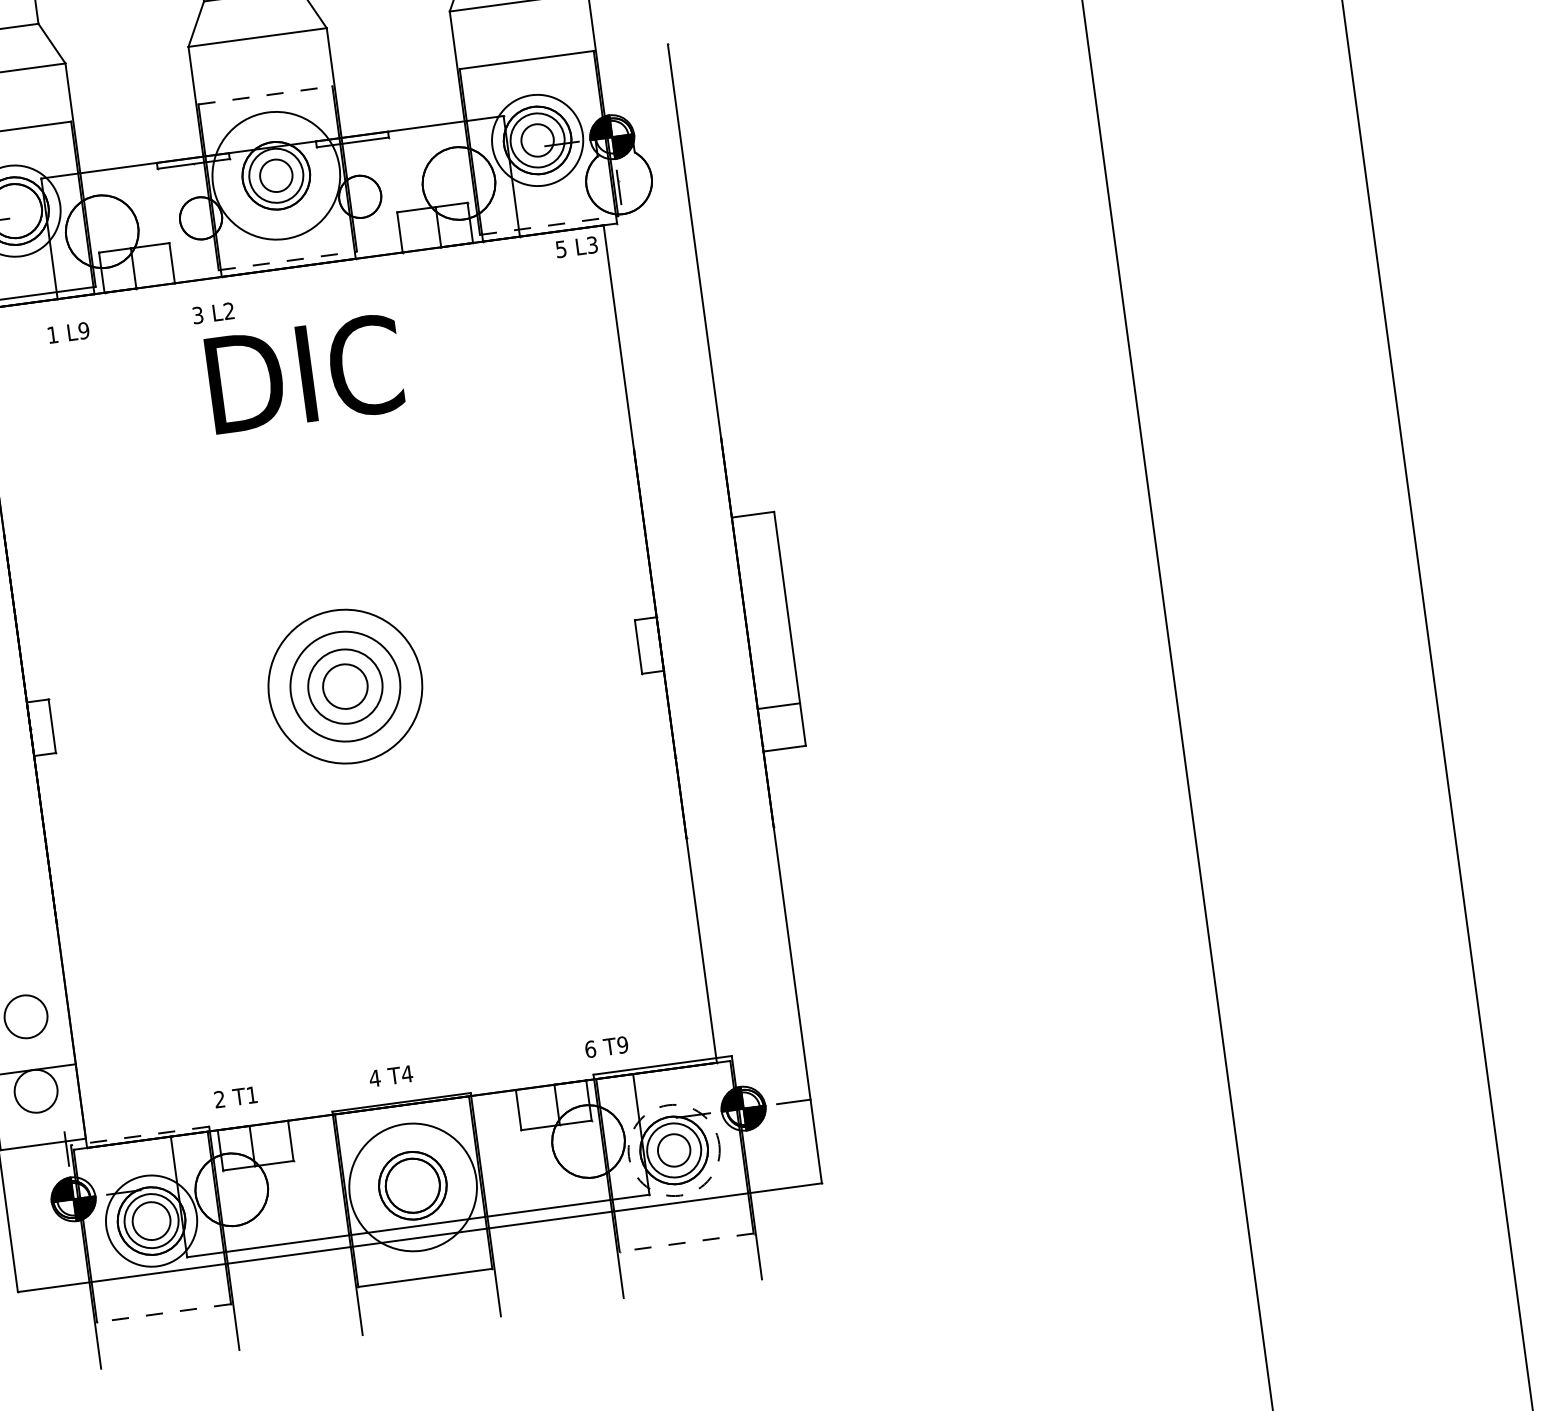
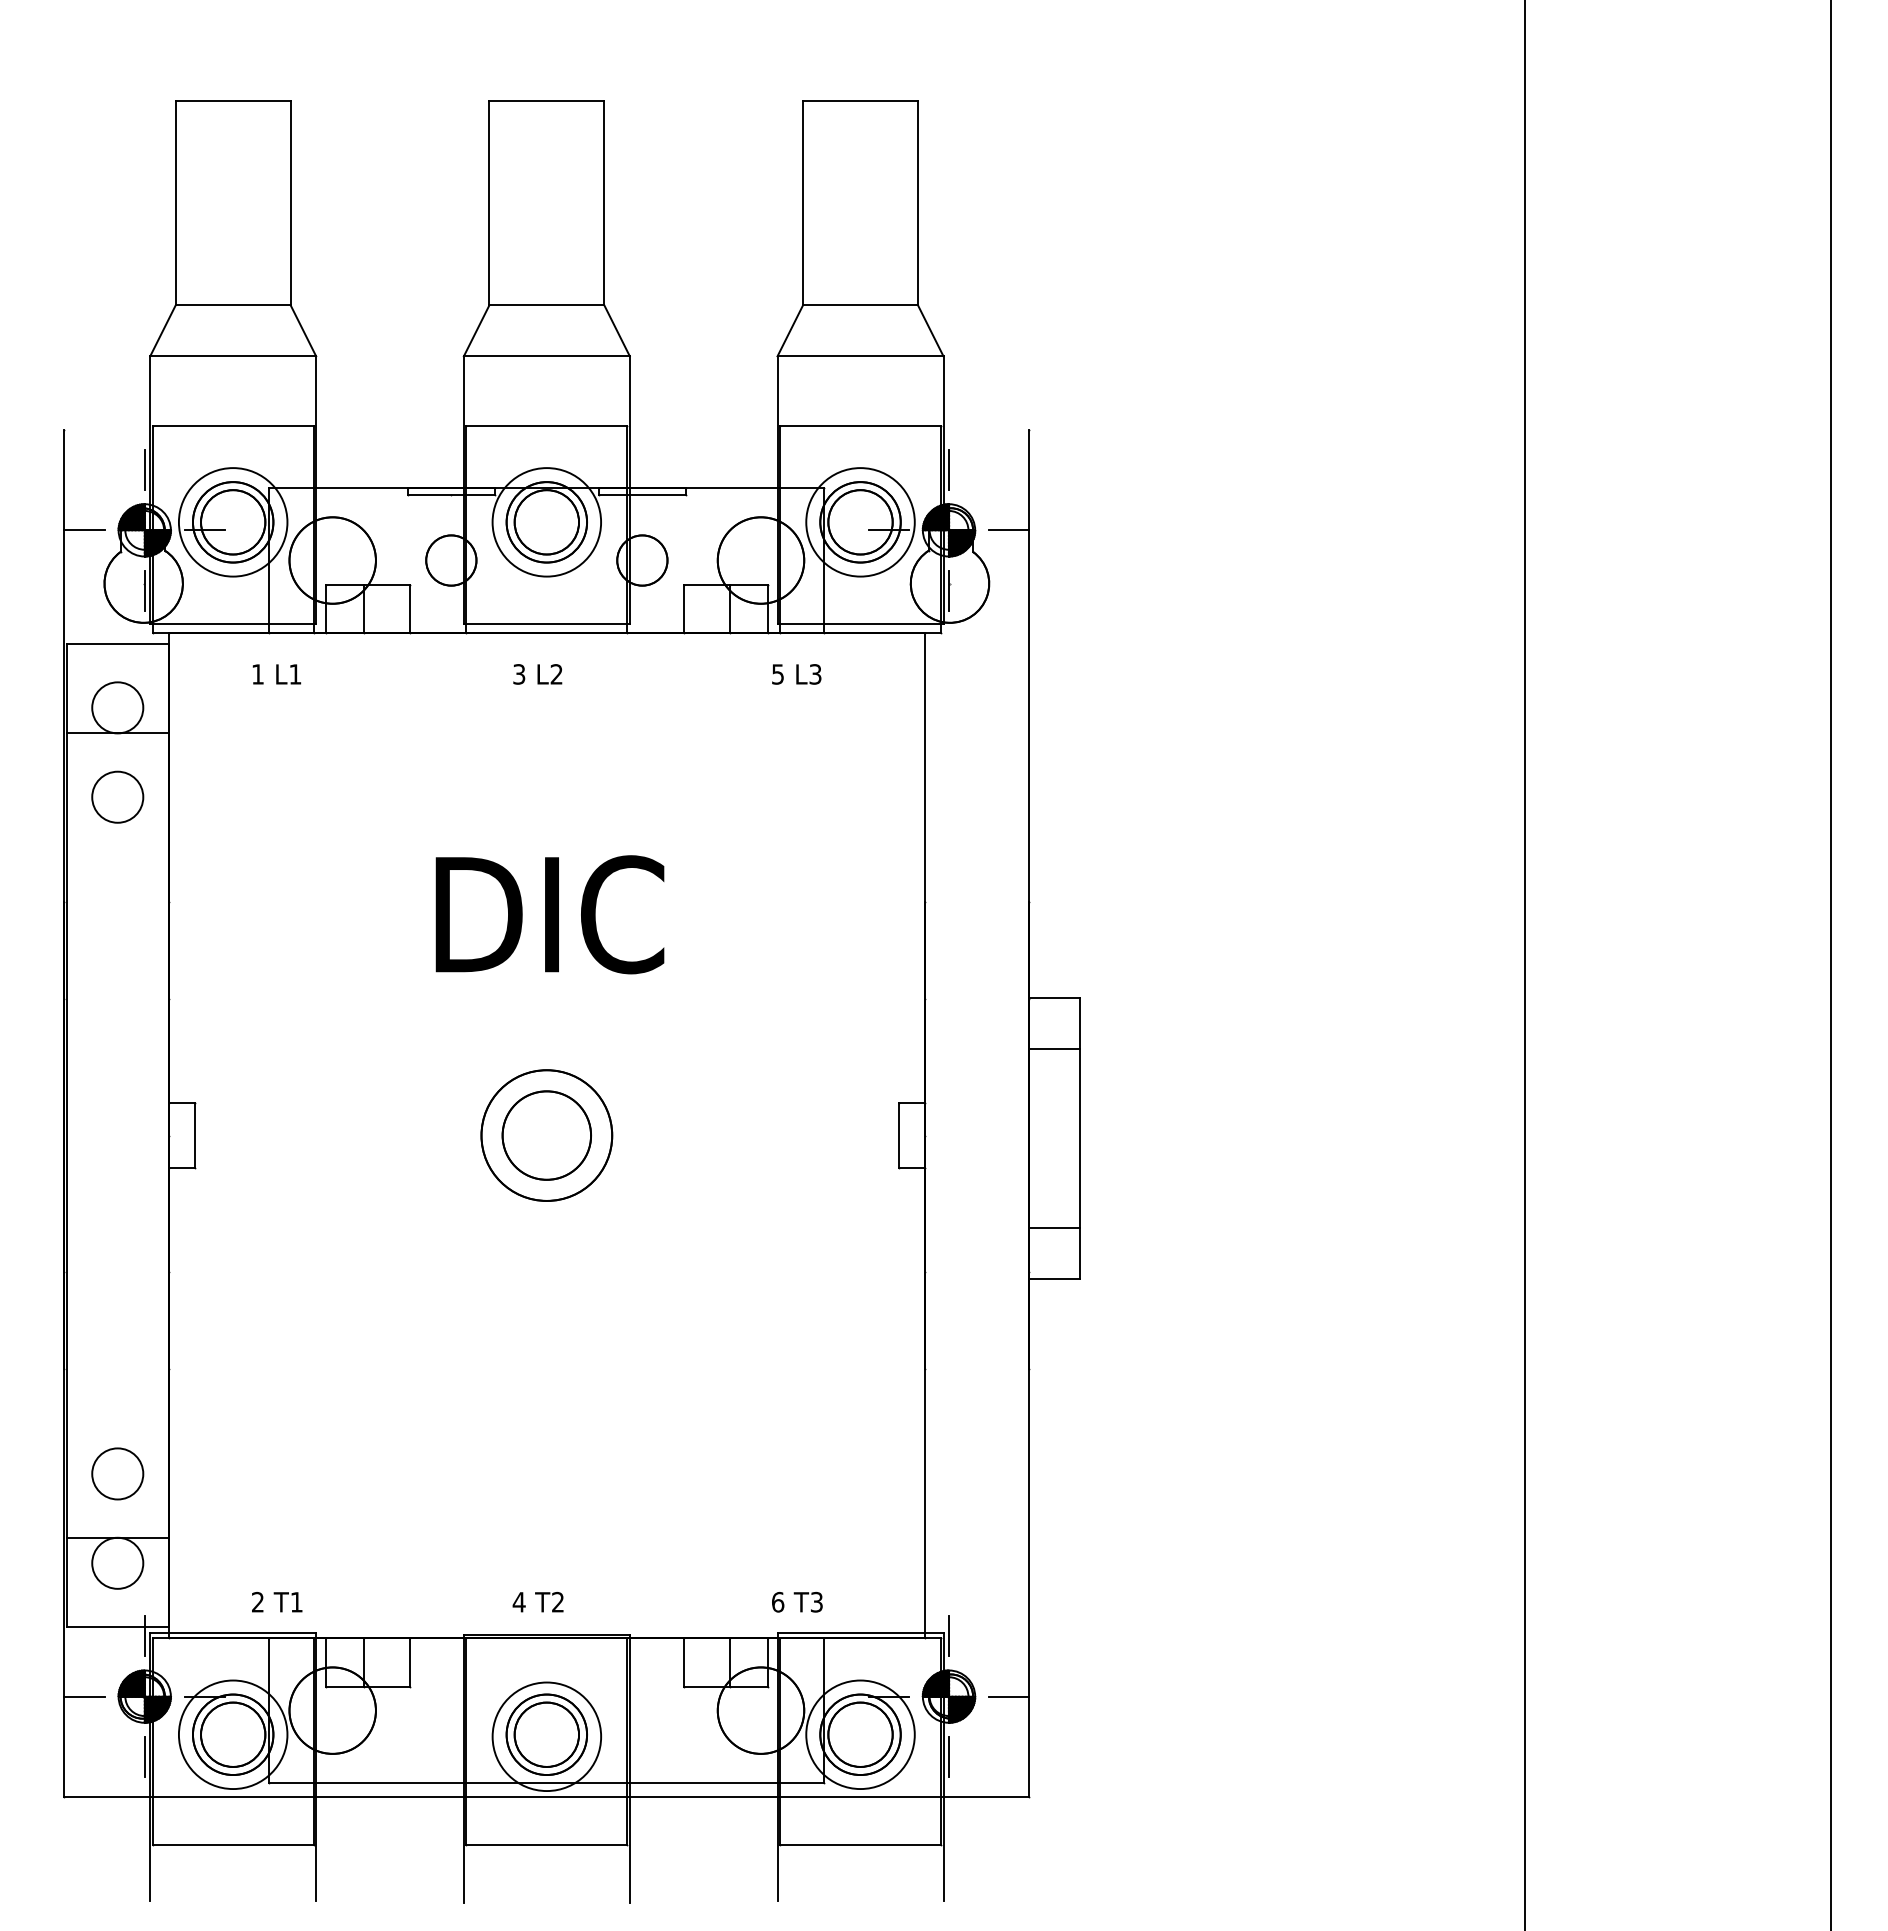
line: (605, 86) -> (949, 469), added
line: (265, 95) -> (547, 425), dashed -> solid
line: (662, 130) -> (1009, 530), added
circle: (537, 140) -> (860, 522), size x1.67
circle: (276, 175) -> (546, 522), size x0.71
circle: (276, 175) -> (546, 522), size x1.67
line: (549, 225) -> (860, 624), dashed -> solid
text: (576, 247) -> (796, 674), moved
line: (287, 260) -> (546, 624), dashed -> solid
text: (213, 313) -> (537, 674), moved
text: (84, 330) -> (295, 674), L9 -> L1
text: (304, 374) -> (549, 914), moved
line: (758, 556) -> (1054, 1048), added
circle: (345, 686) -> (546, 1135), size x0.71
circle: (345, 686) -> (546, 1135), size x1.67
text: (622, 1045) -> (816, 1602), T9 -> T3
line: (737, 1058) -> (949, 1636), added
text: (406, 1073) -> (557, 1601), T4 -> T2
text: (236, 1097) -> (277, 1602), moved
line: (140, 1135) -> (233, 1632), dashed -> solid
circle: (674, 1150) -> (860, 1734), dashed -> solid
circle: (674, 1150) -> (860, 1734), size x1.67
line: (750, 1158) -> (949, 1756), added
circle: (412, 1187) -> (546, 1736), size x0.71
line: (23, 1205) -> (84, 1696), added
circle: (151, 1220) -> (233, 1734), size x1.43
line: (686, 1242) -> (860, 1845), dashed -> solid
line: (80, 1249) -> (144, 1756), added
line: (163, 1313) -> (232, 1845), dashed -> solid

